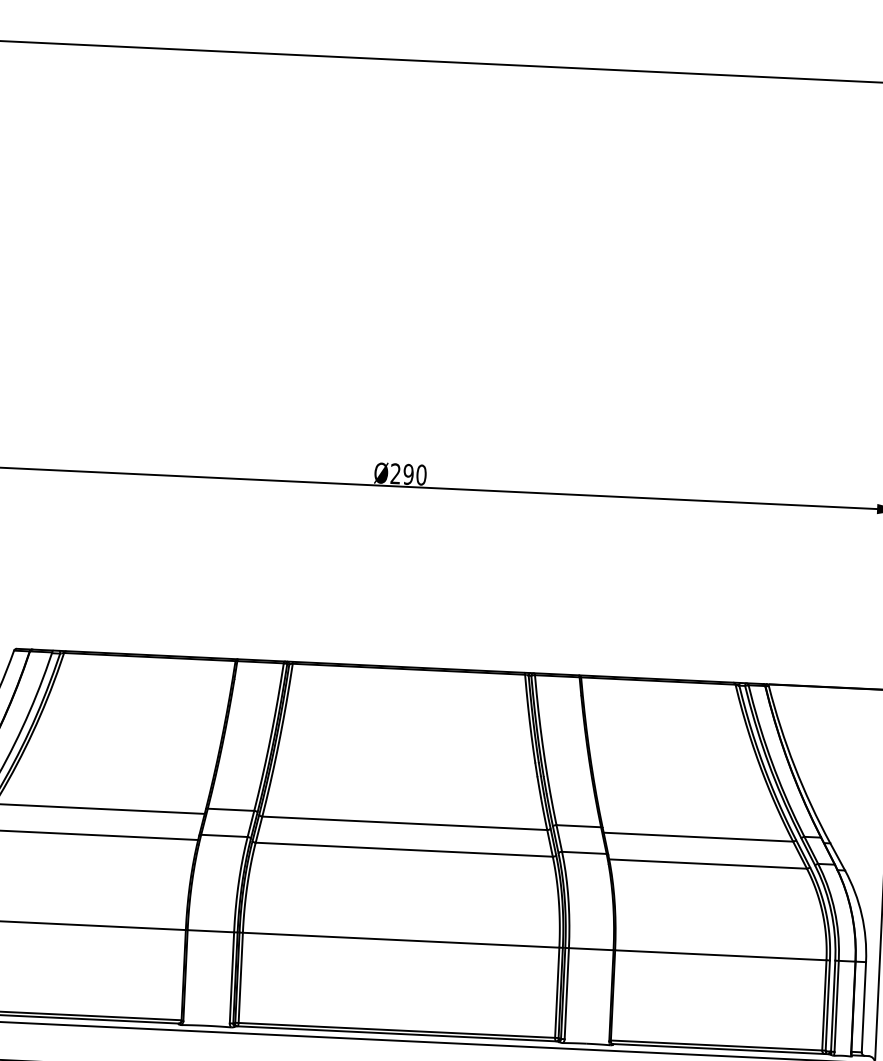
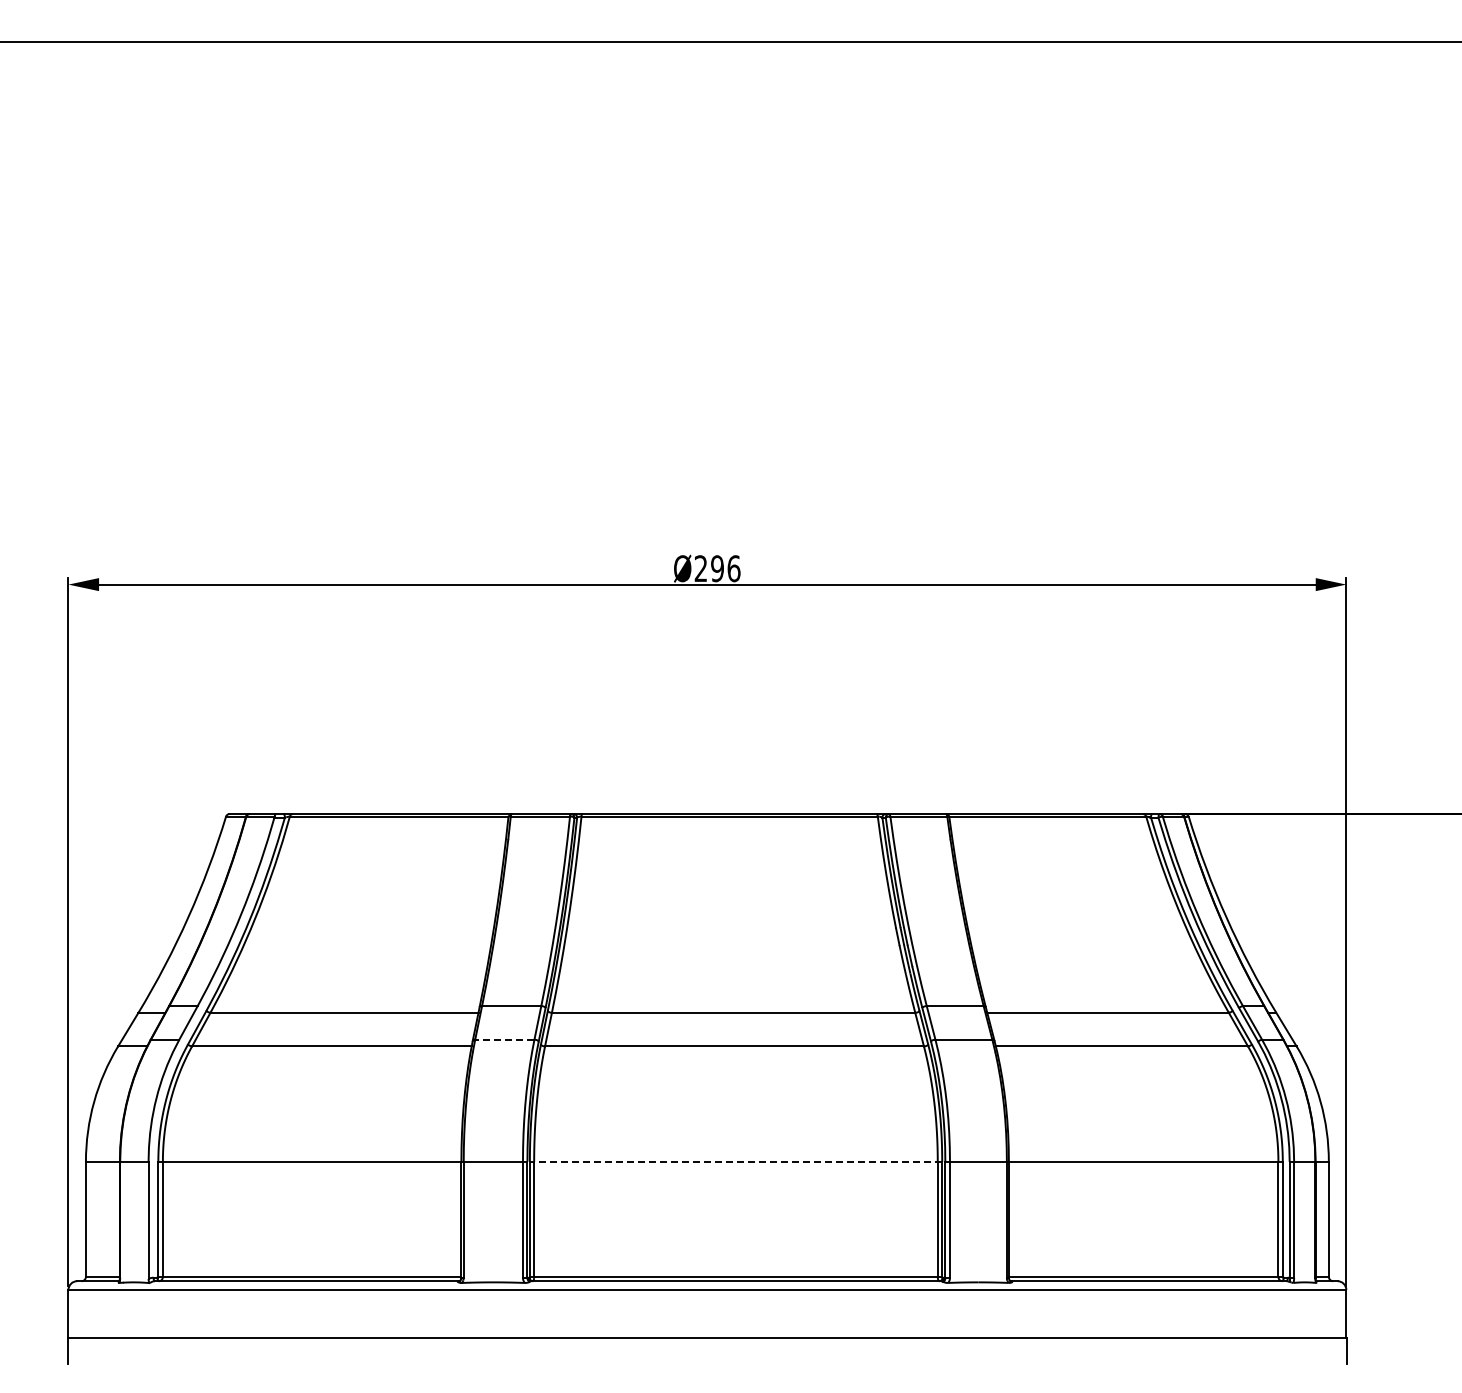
text: (421, 474) -> (733, 568), Ø290 -> Ø296
line: (224, 835) -> (504, 1039), solid -> dashed
line: (400, 939) -> (735, 1161), solid -> dashed

